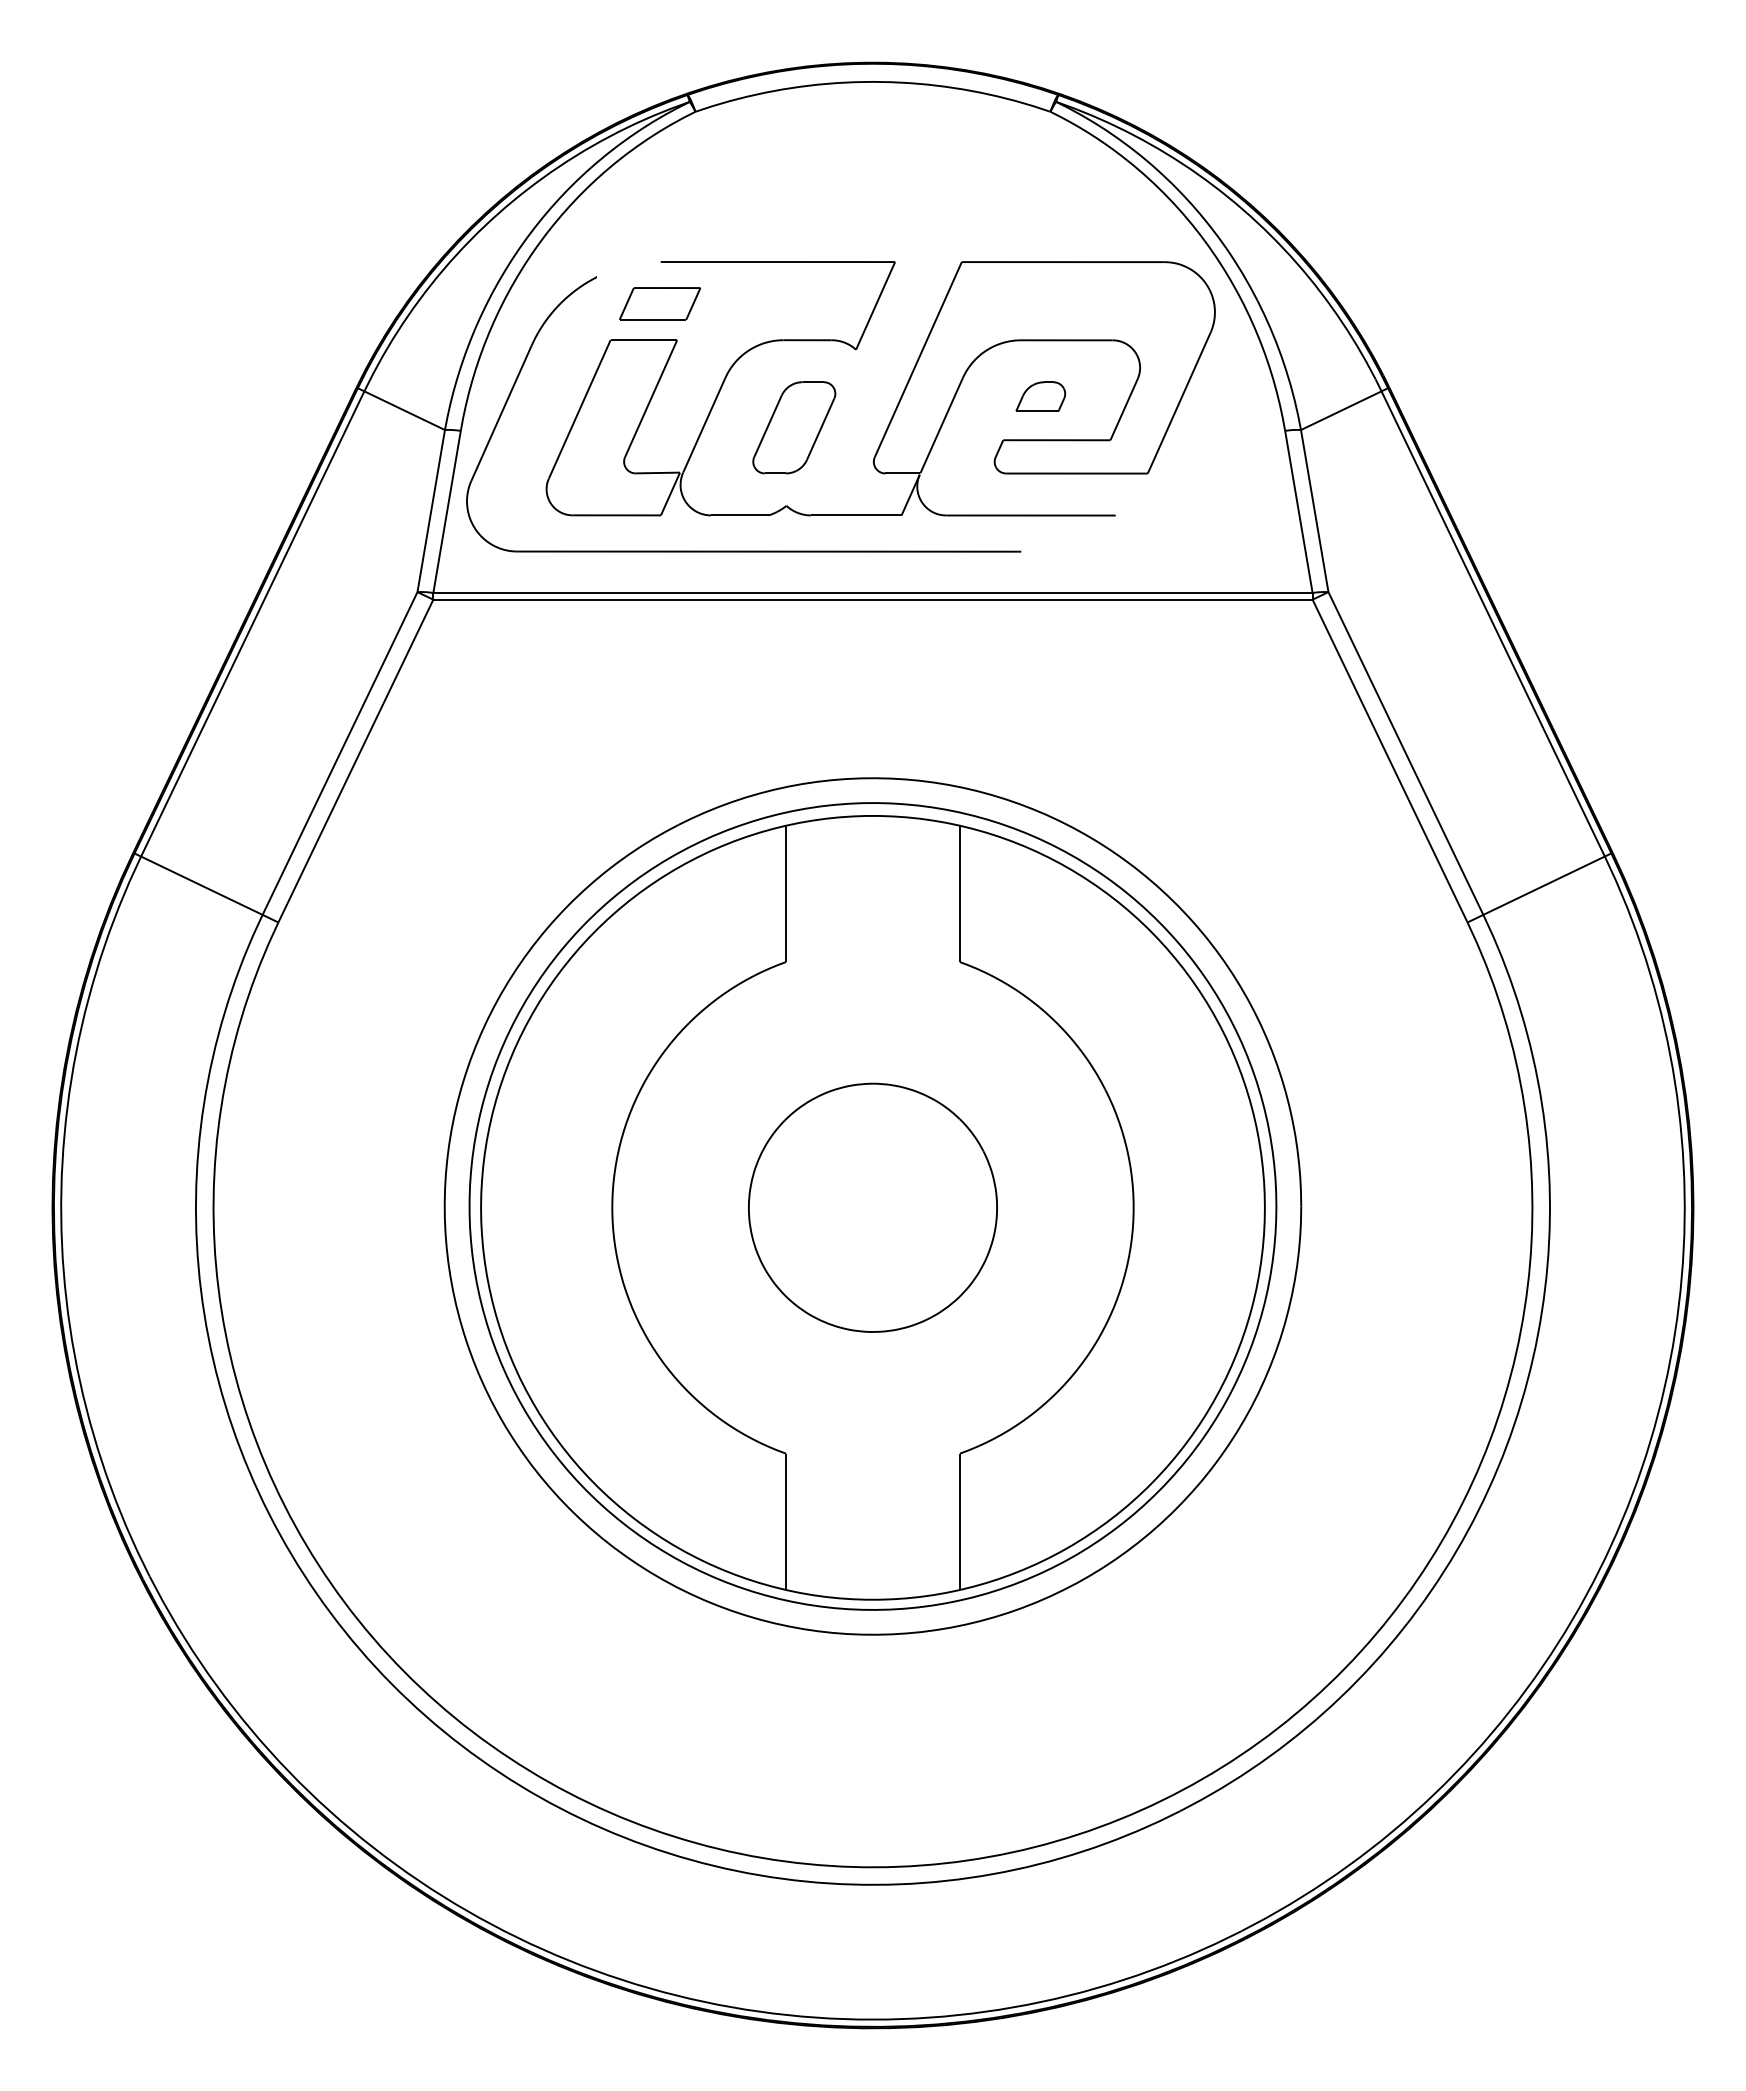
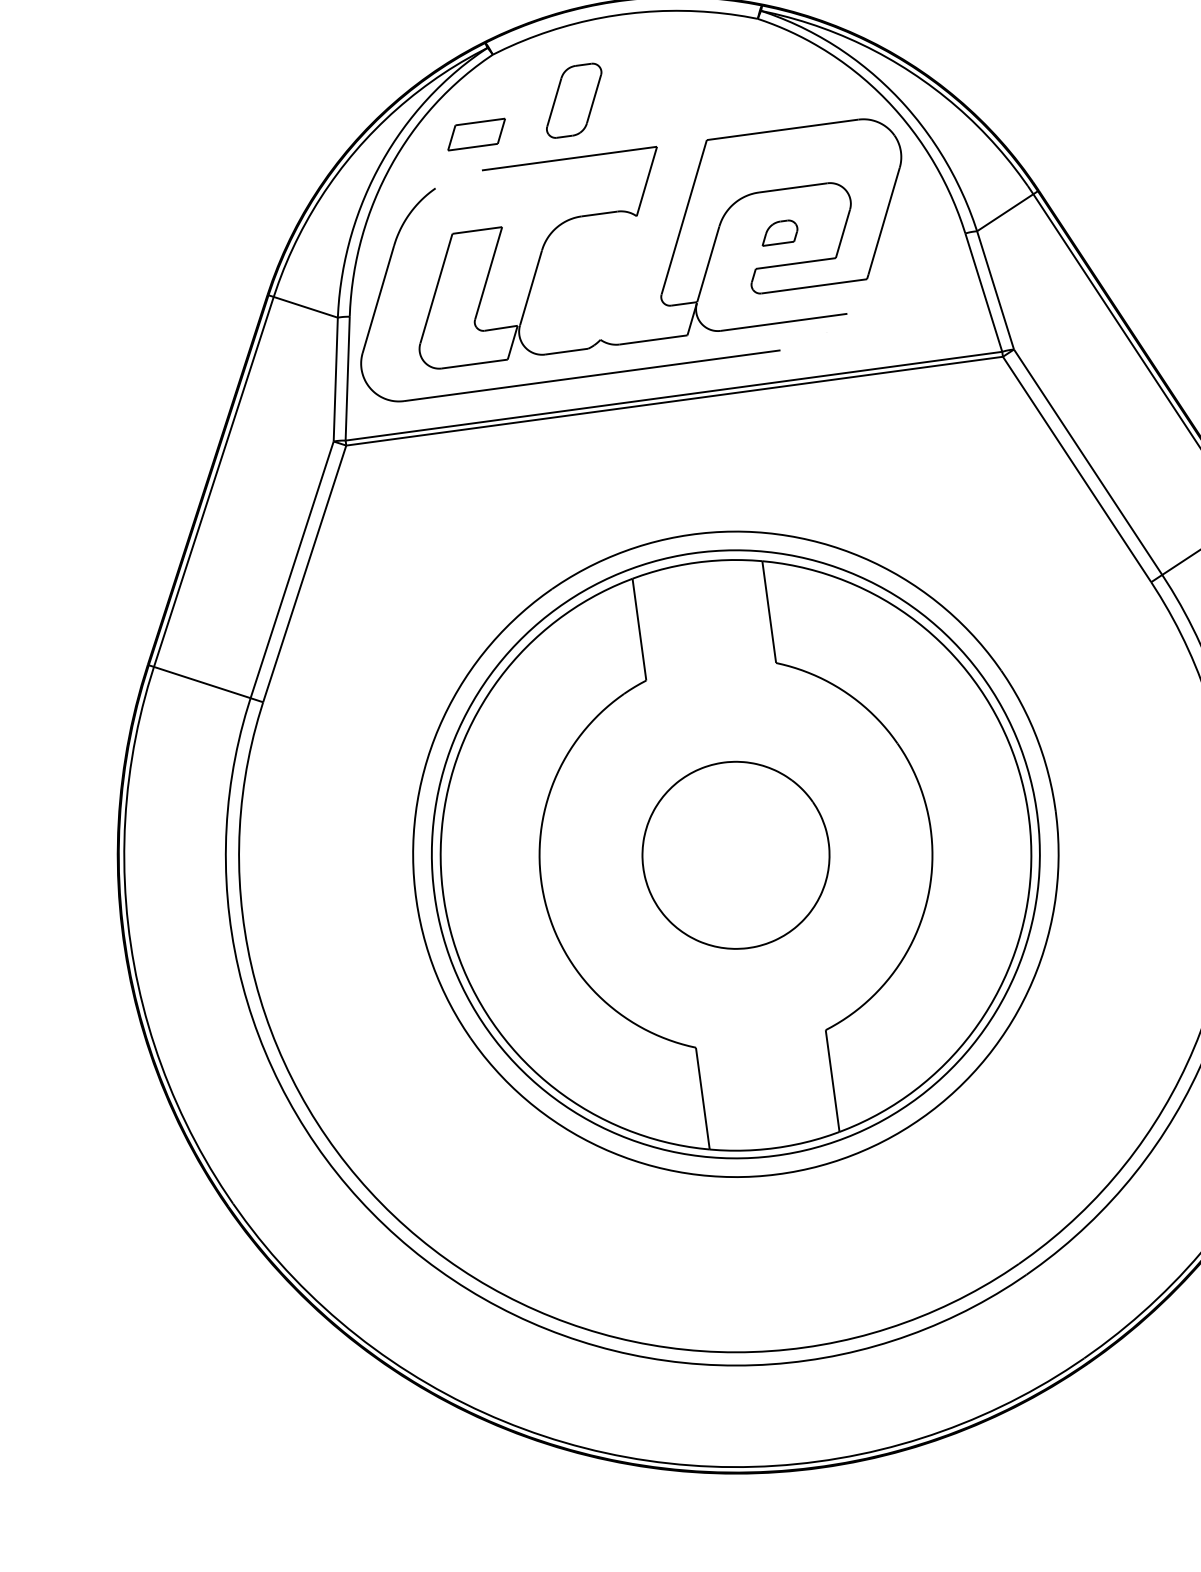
part: (660, 303) -> (476, 134), moved
part: (794, 427) -> (574, 100), moved

